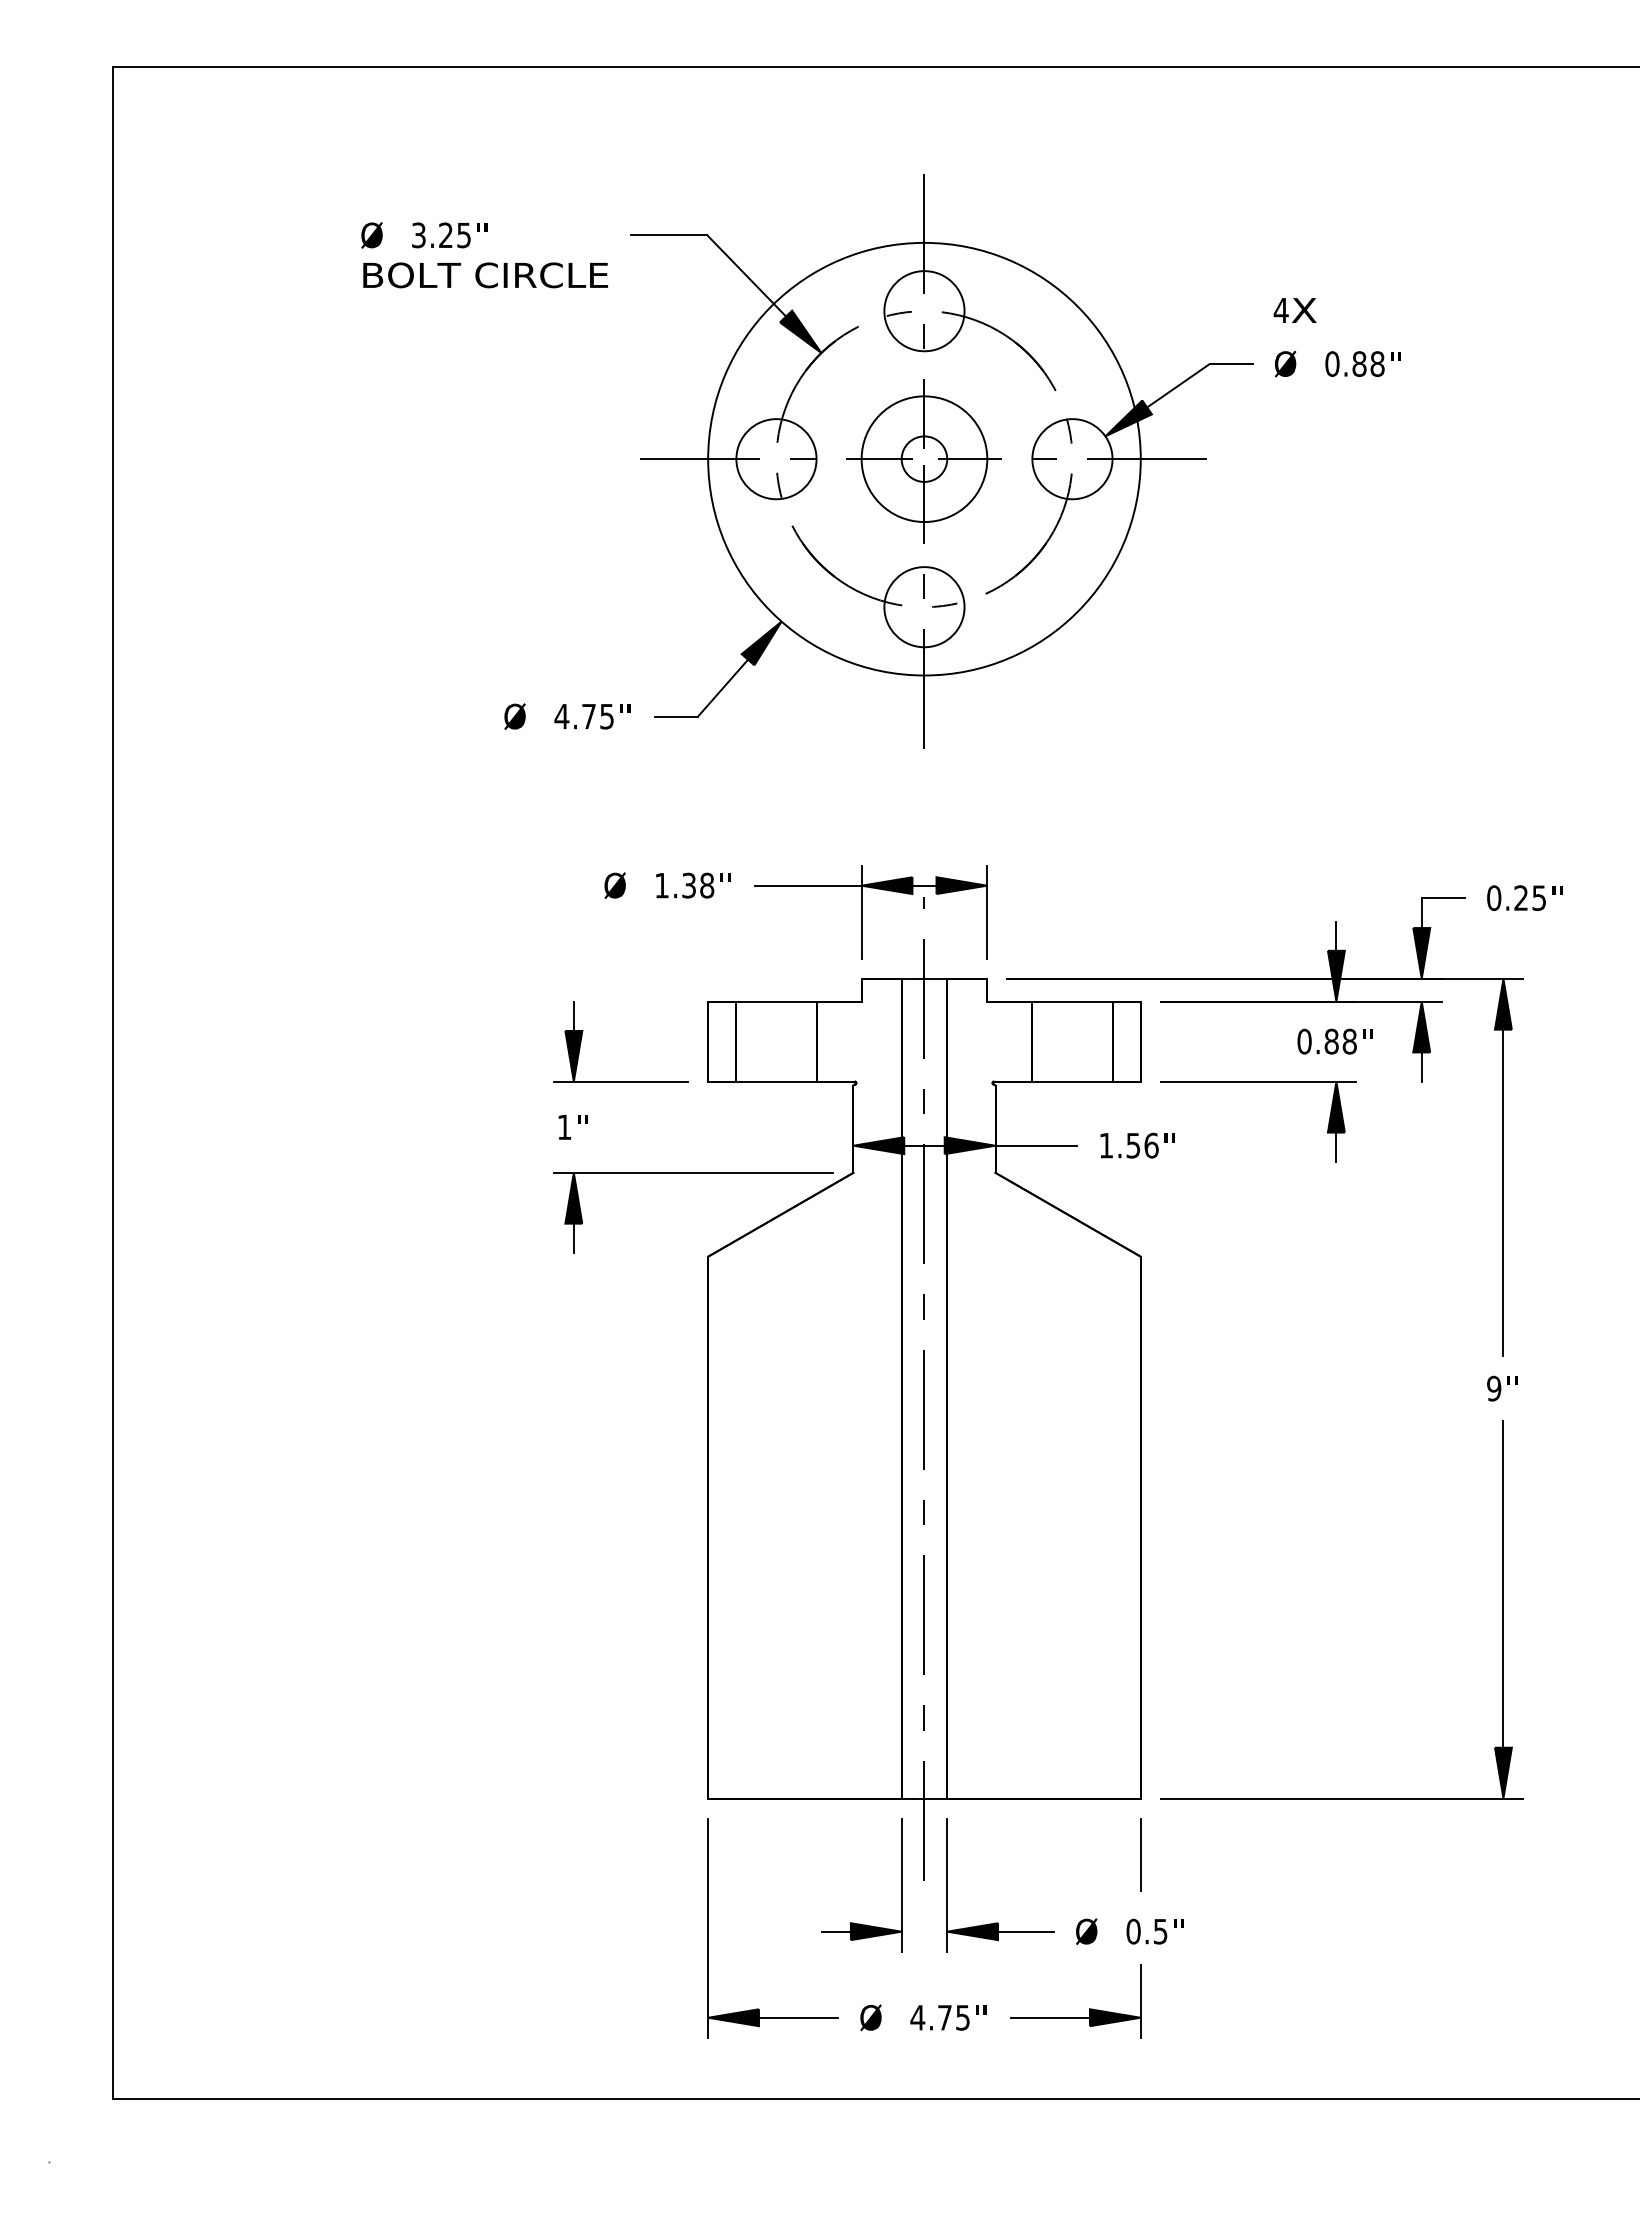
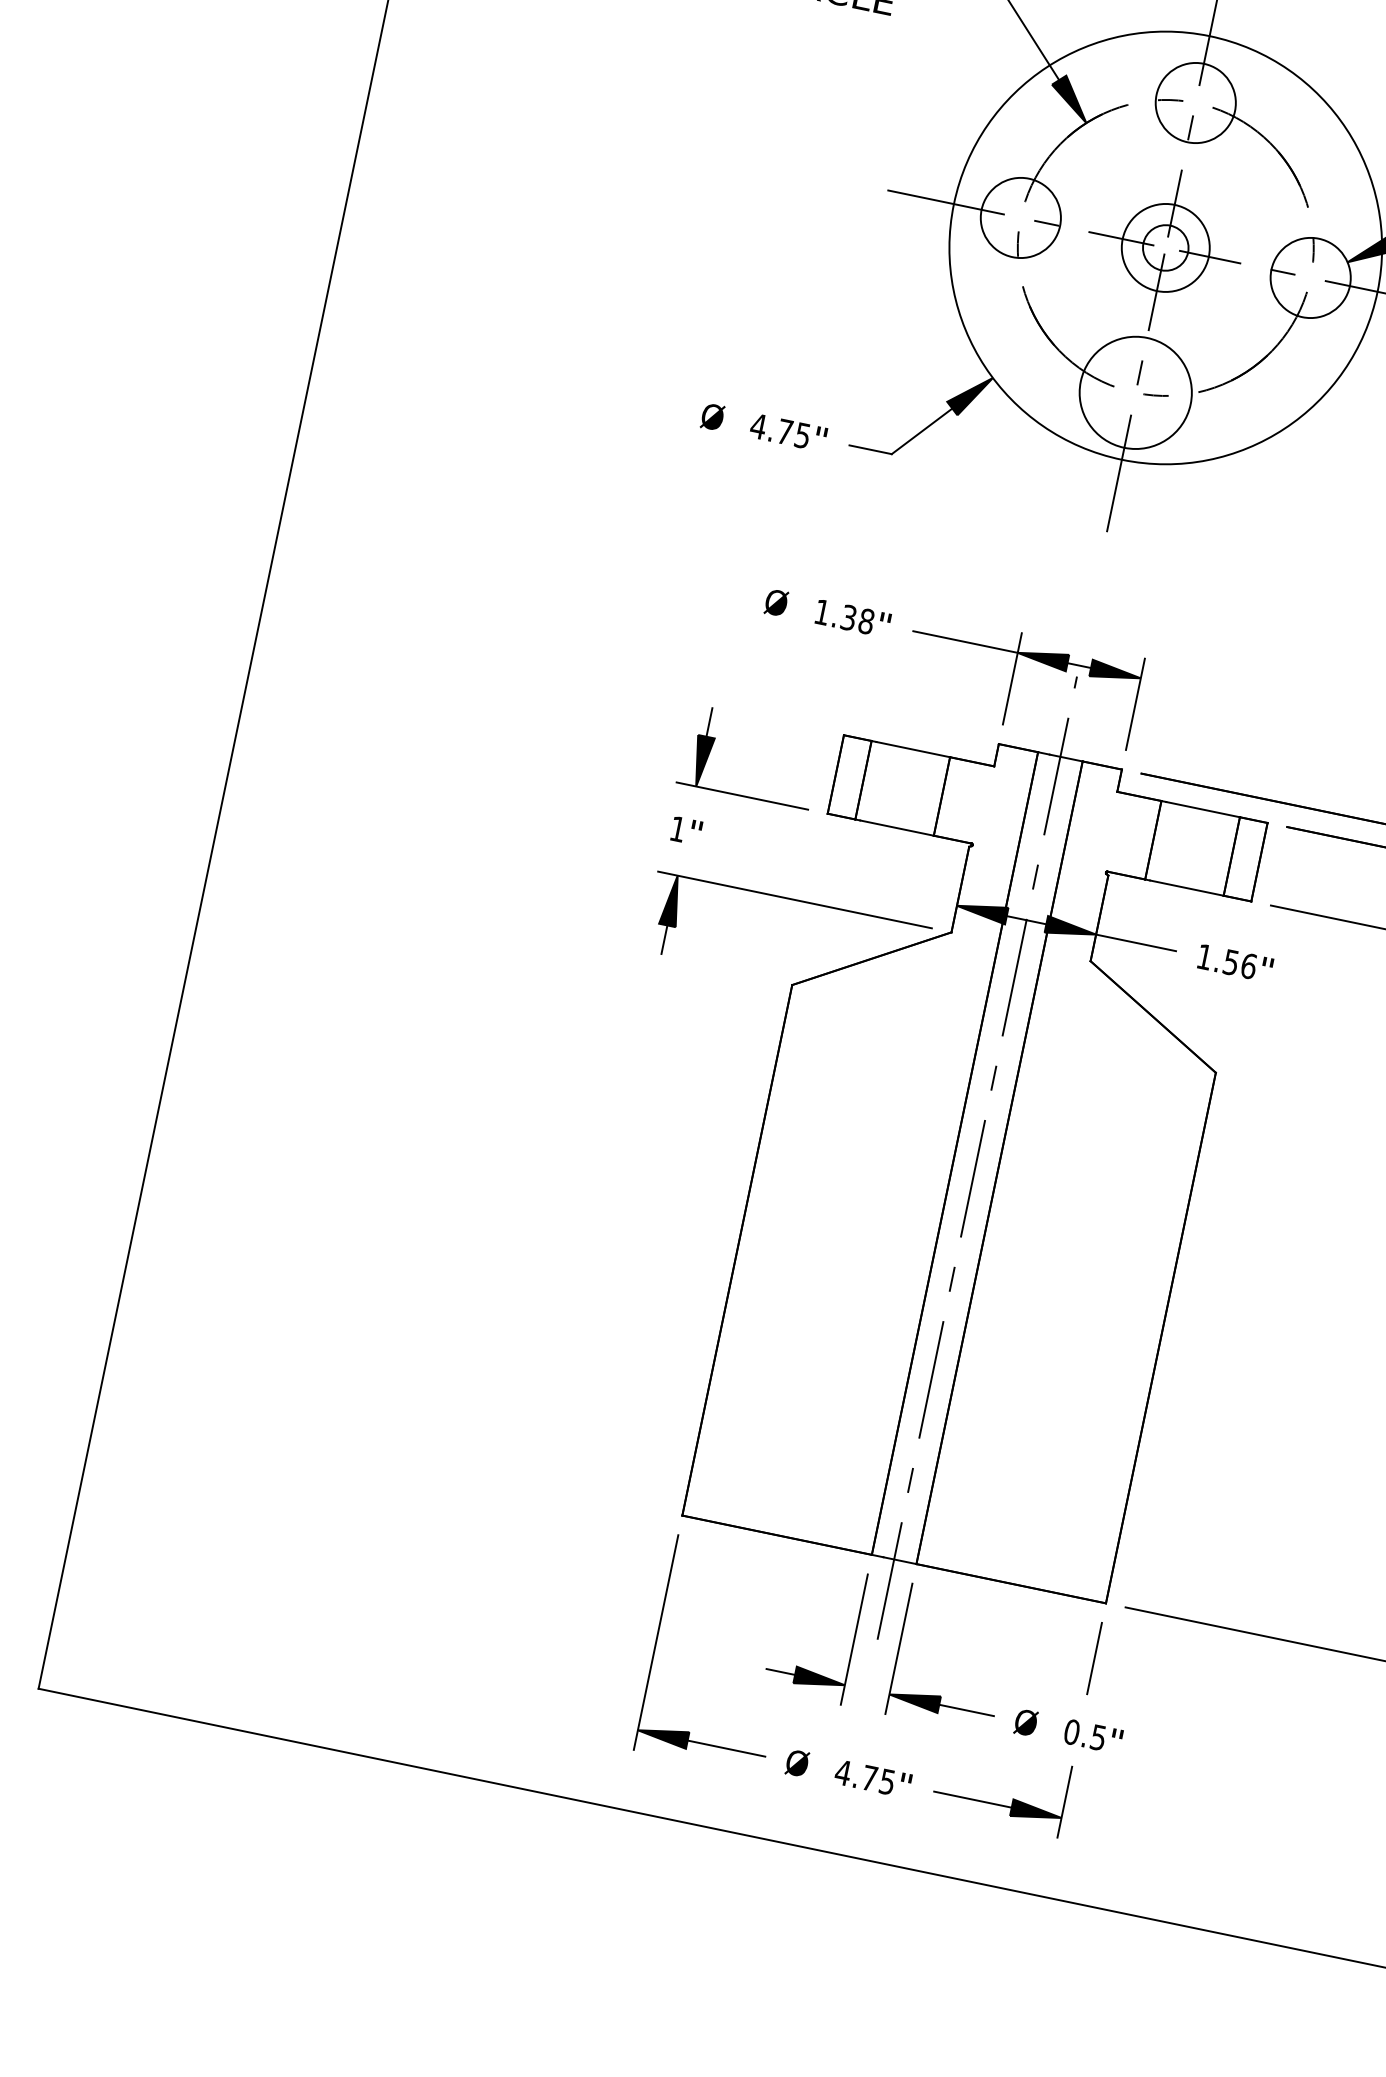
circle: (924, 459) -> (1165, 248), size x0.7
circle: (924, 607) -> (1135, 393), size x1.4

